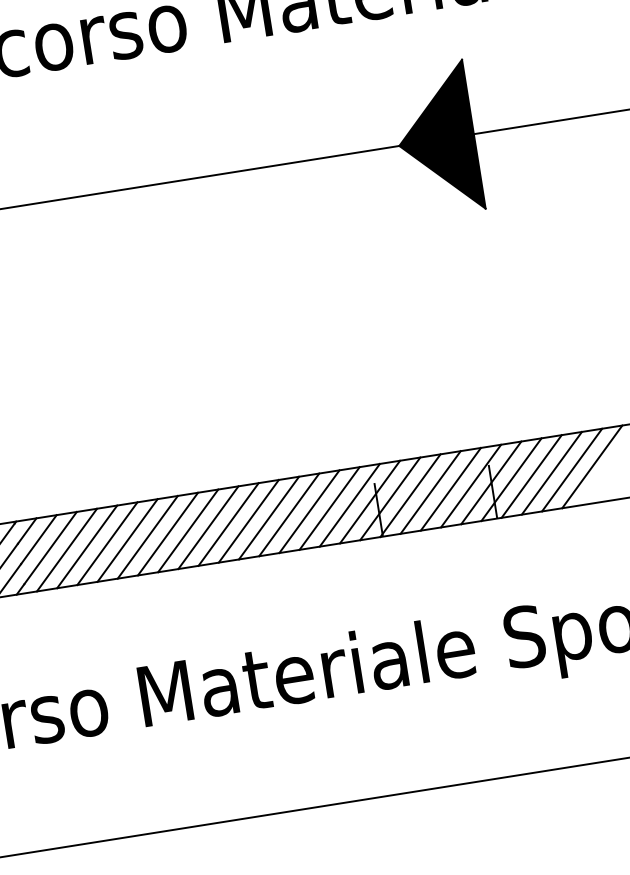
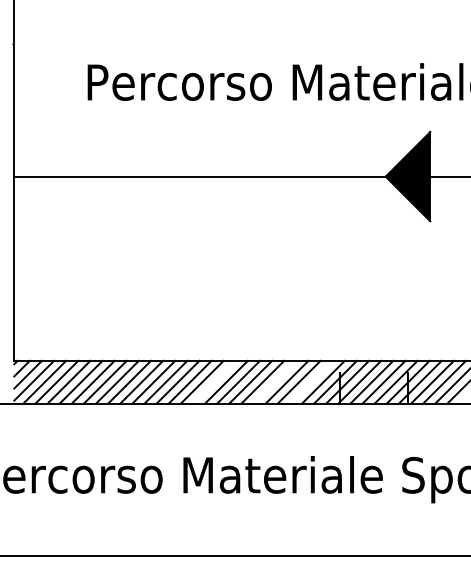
line: (328, 507) -> (310, 381), removed
line: (268, 516) -> (274, 381), removed
line: (166, 533) -> (213, 381), removed

